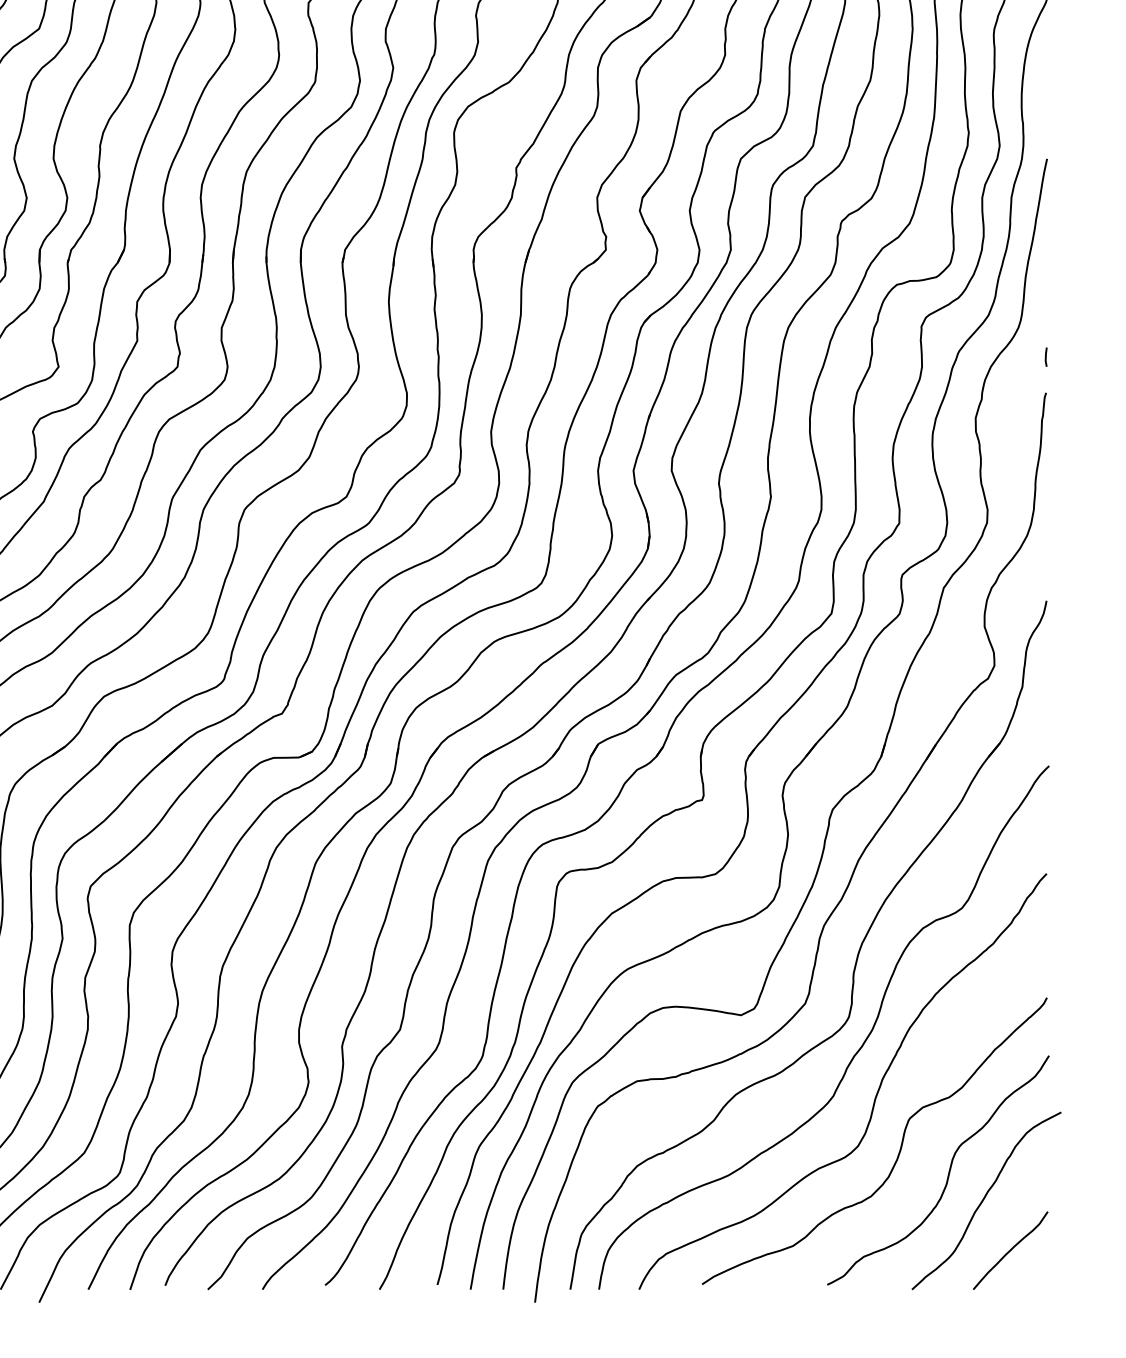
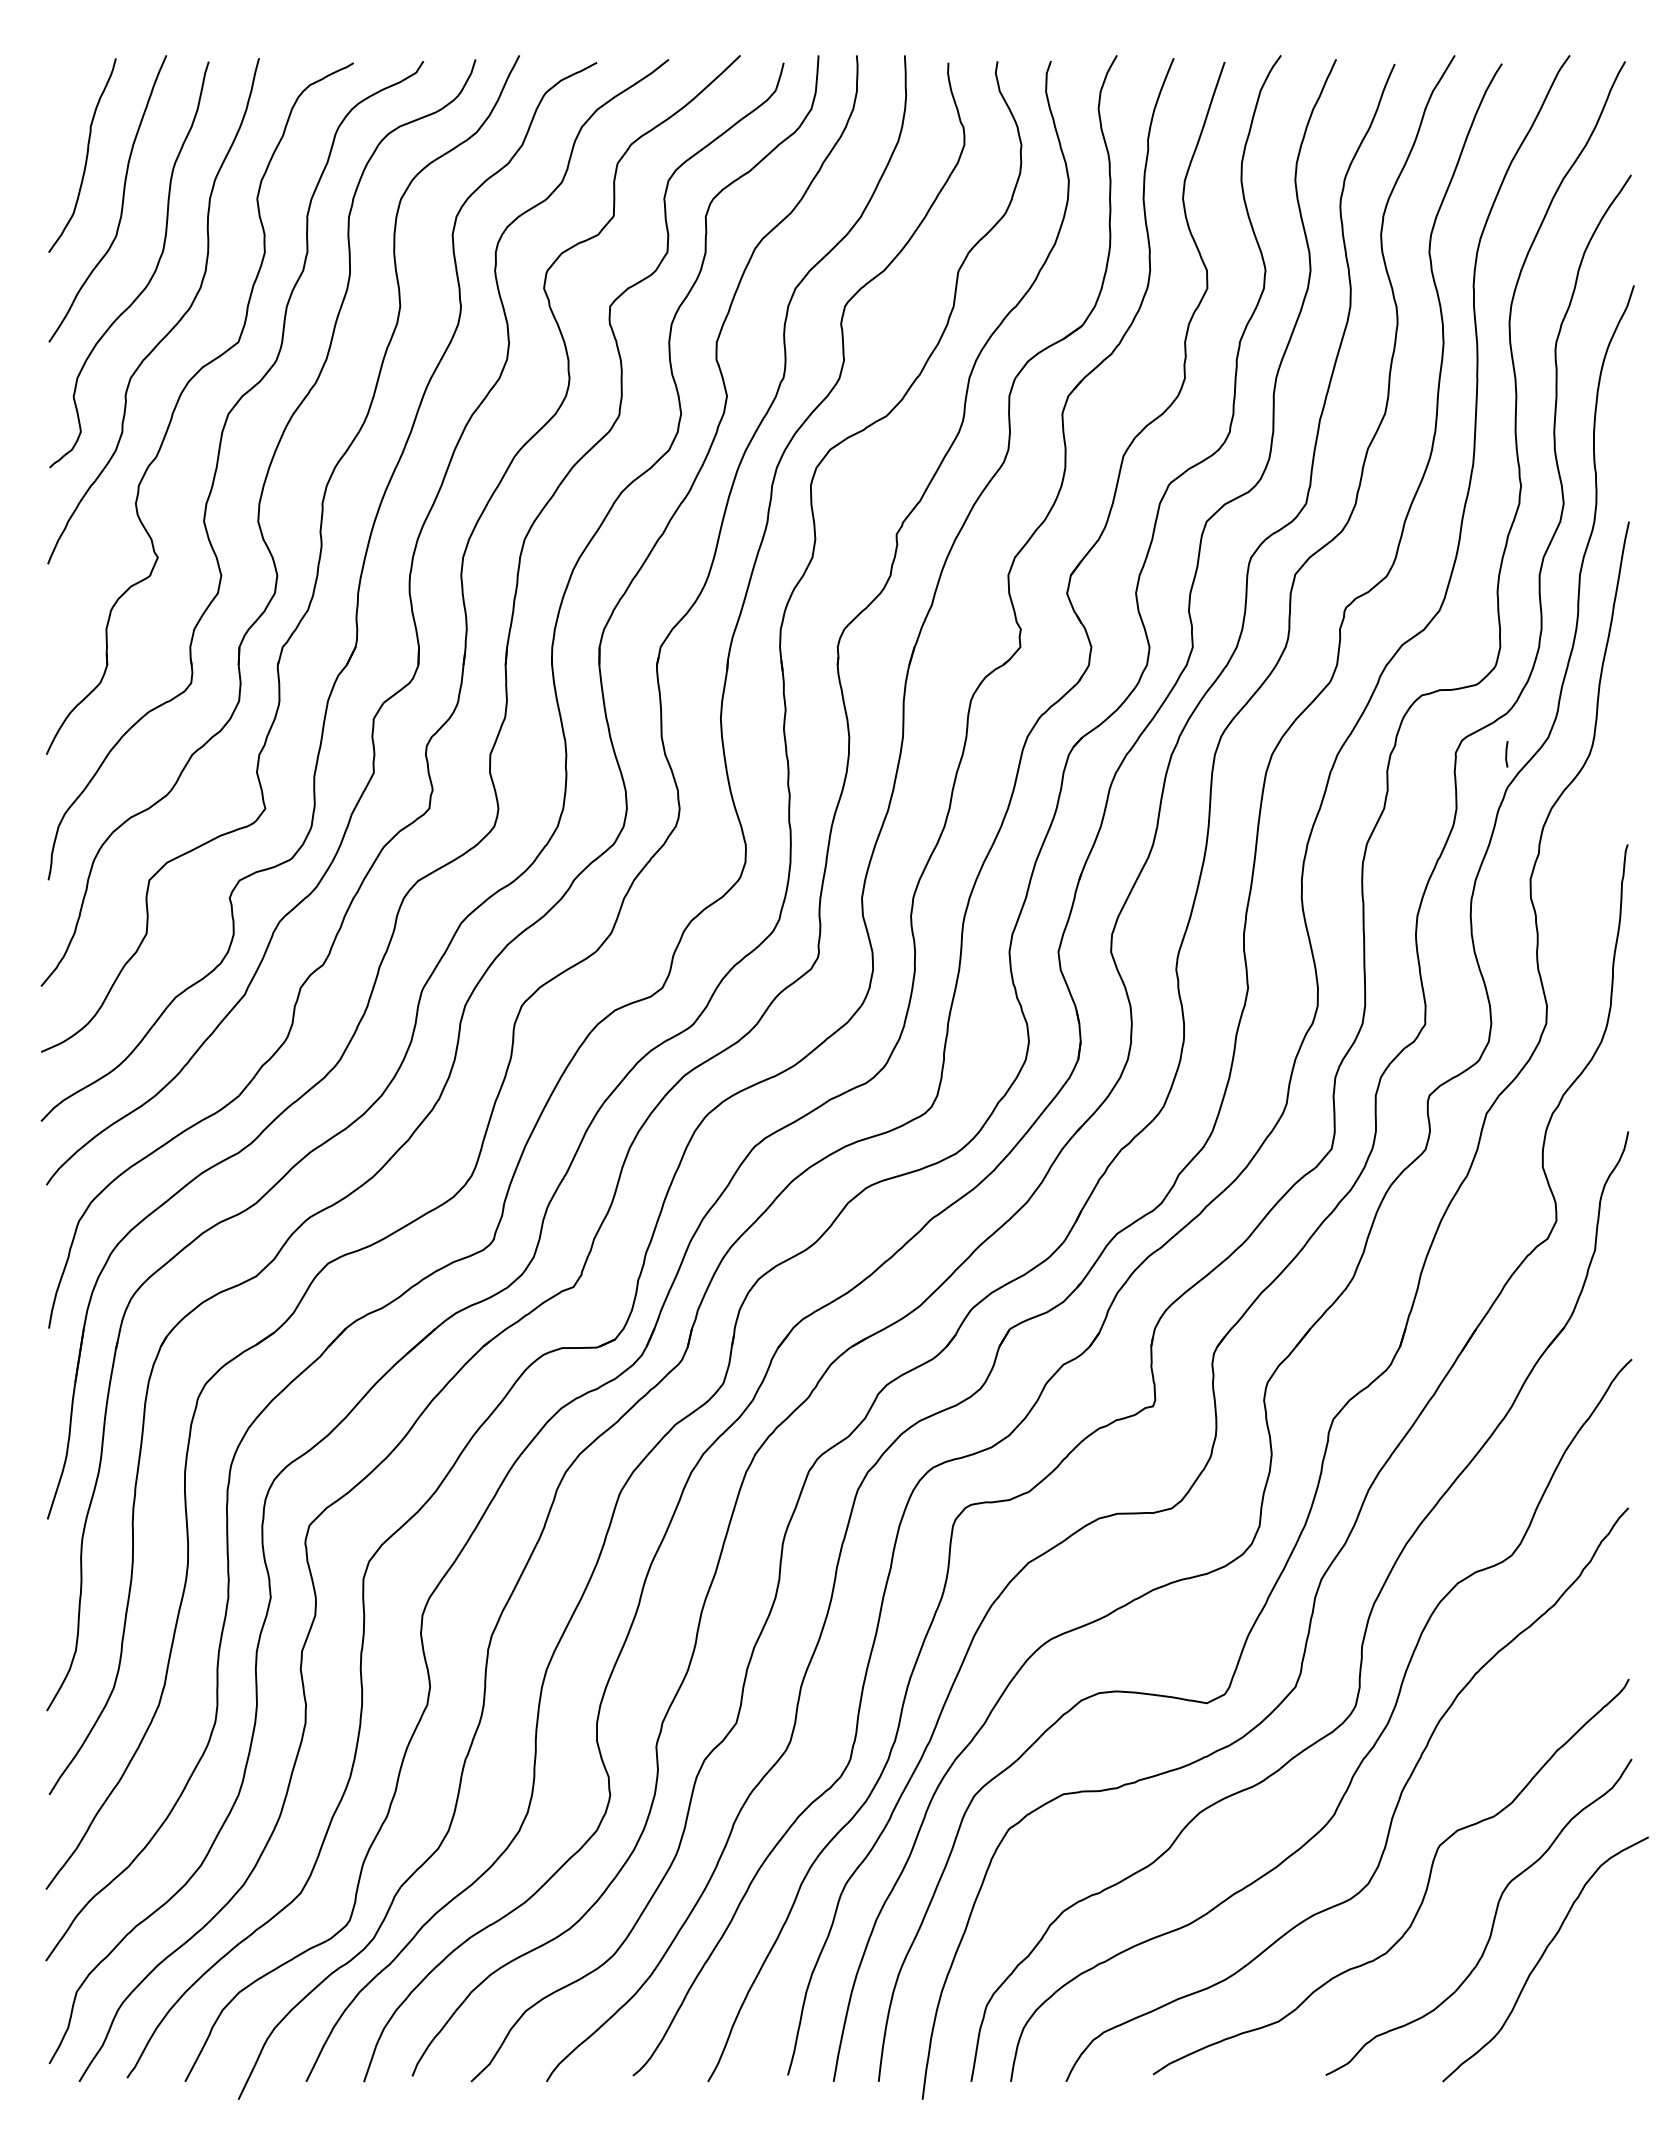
line: (1045, 357) -> (1506, 754), moved
curve: (1010, 1251) -> (1578, 2028), removed

